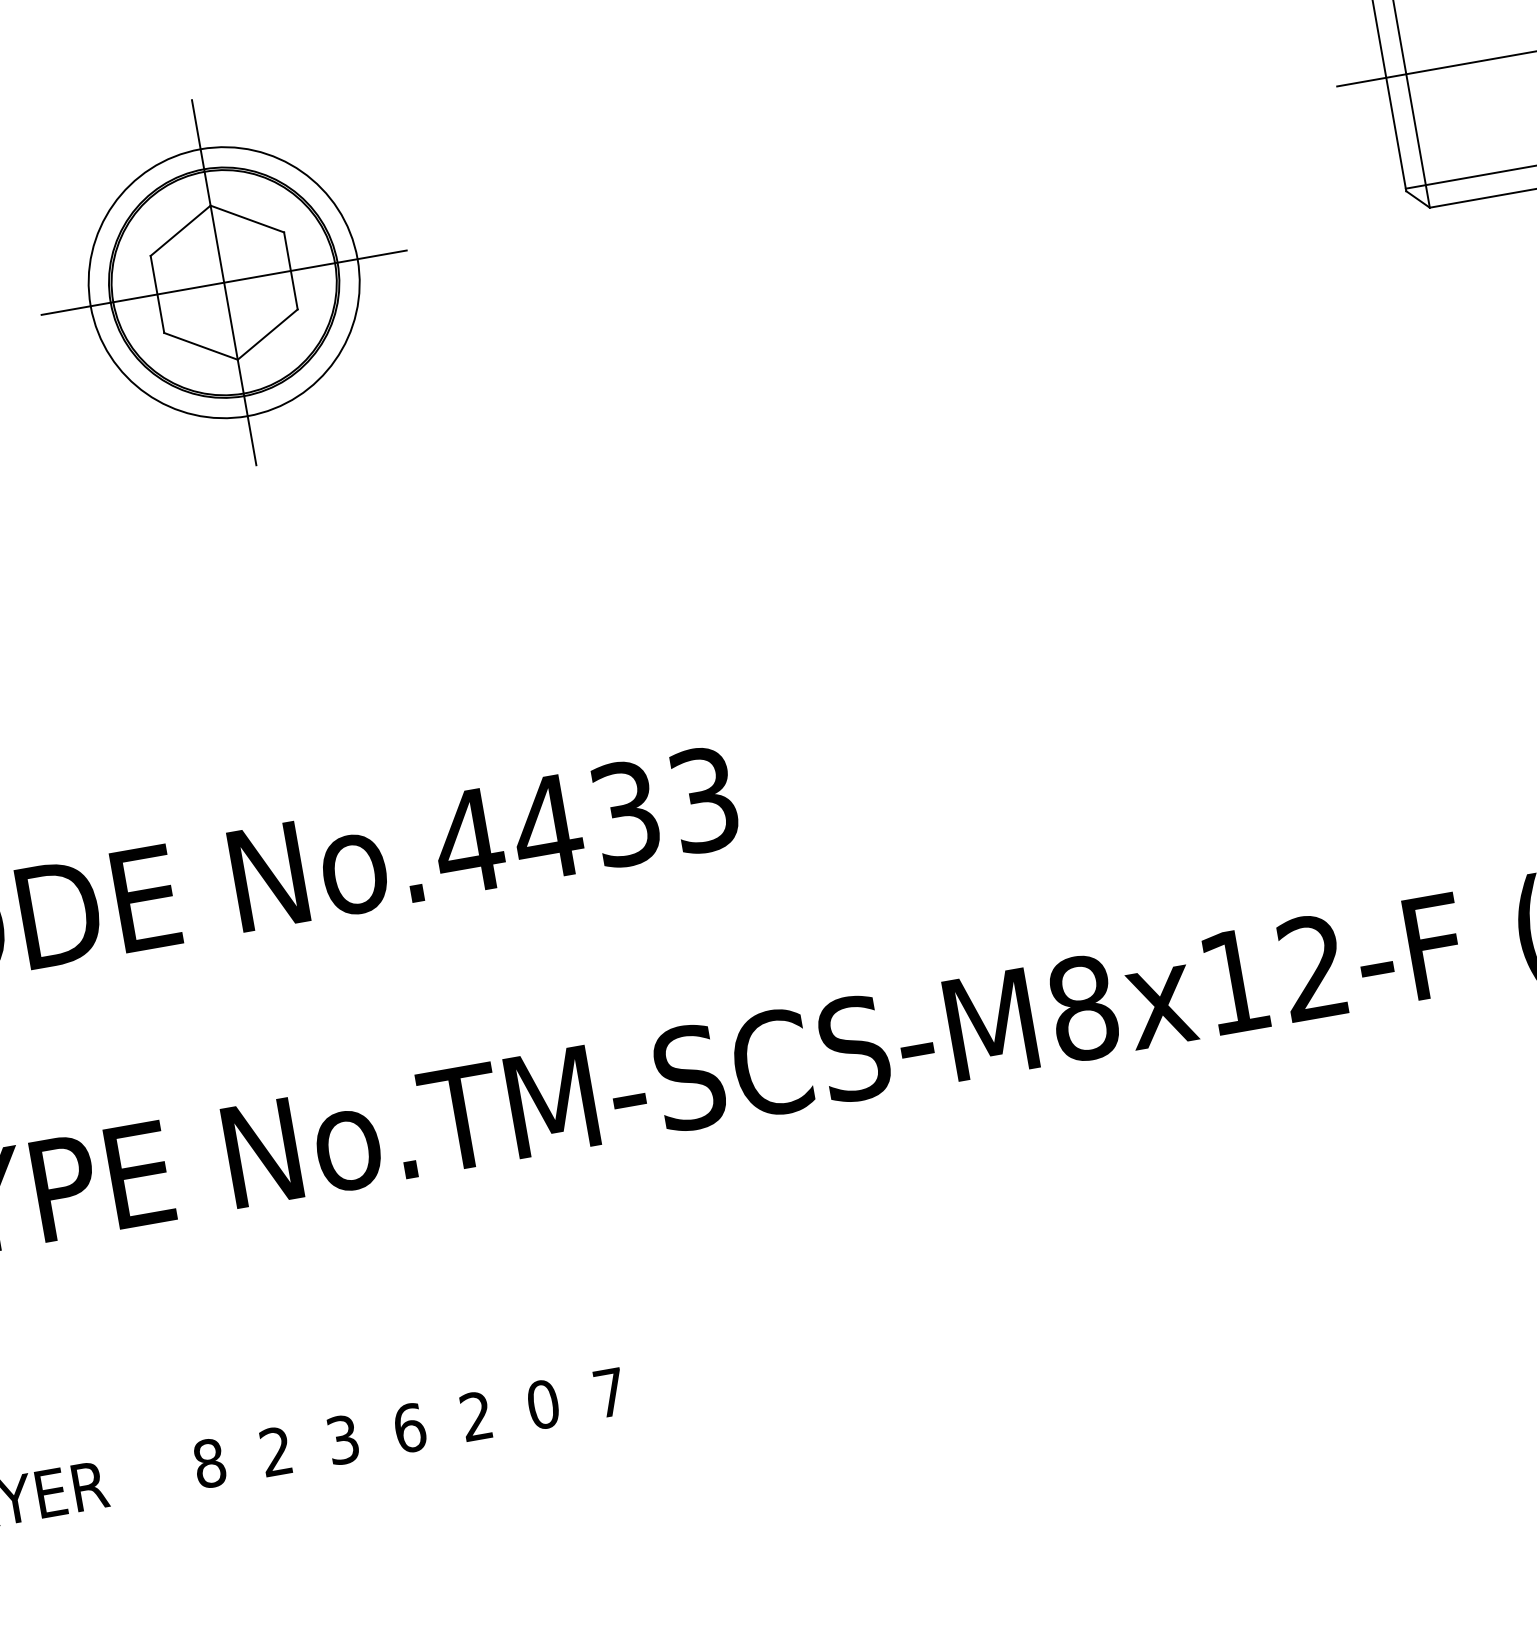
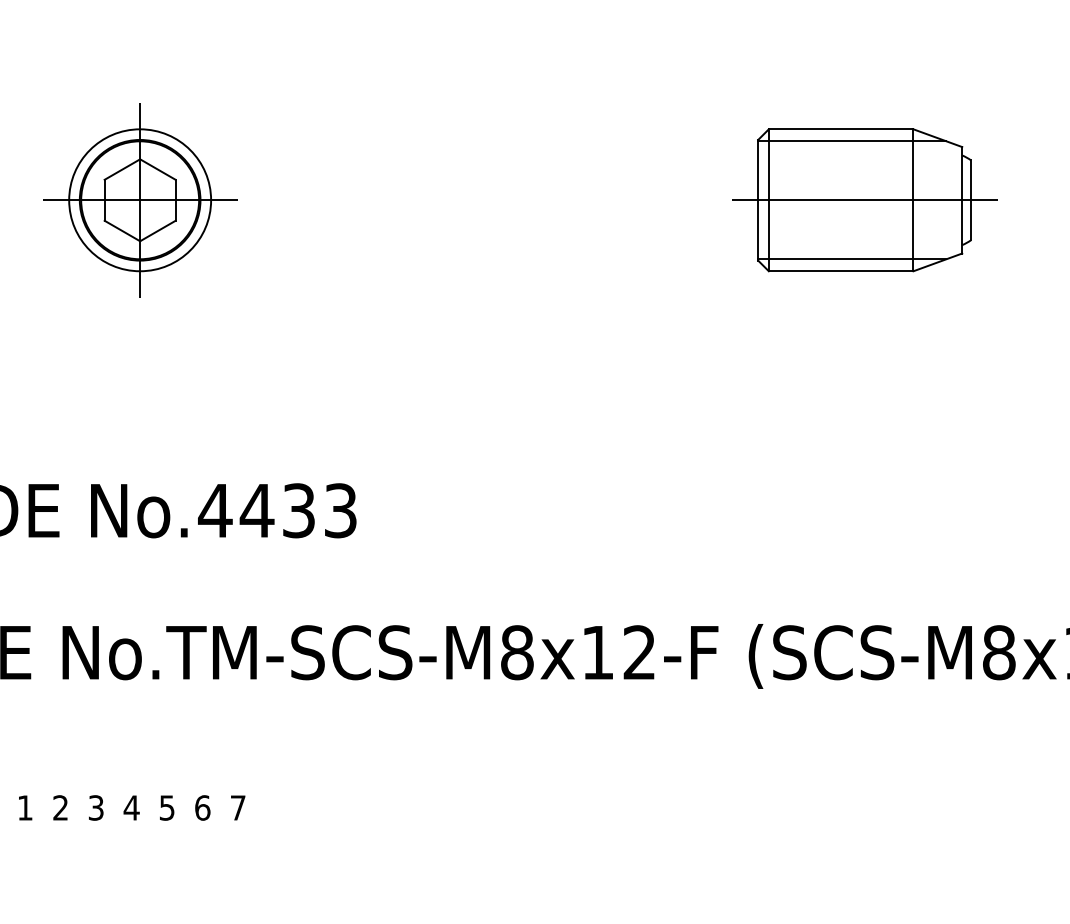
text: (542, 1403) -> (202, 807), 0 -> 6
text: (475, 1415) -> (166, 807), 2 -> 5
text: (409, 1427) -> (131, 807), 6 -> 4
text: (208, 1462) -> (24, 807), 8 -> 1

